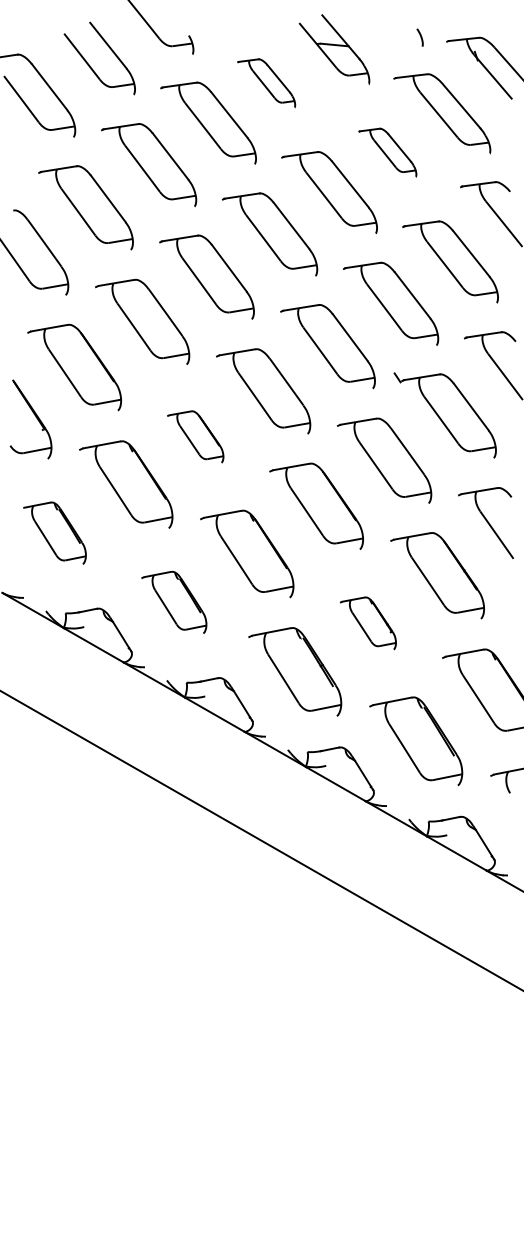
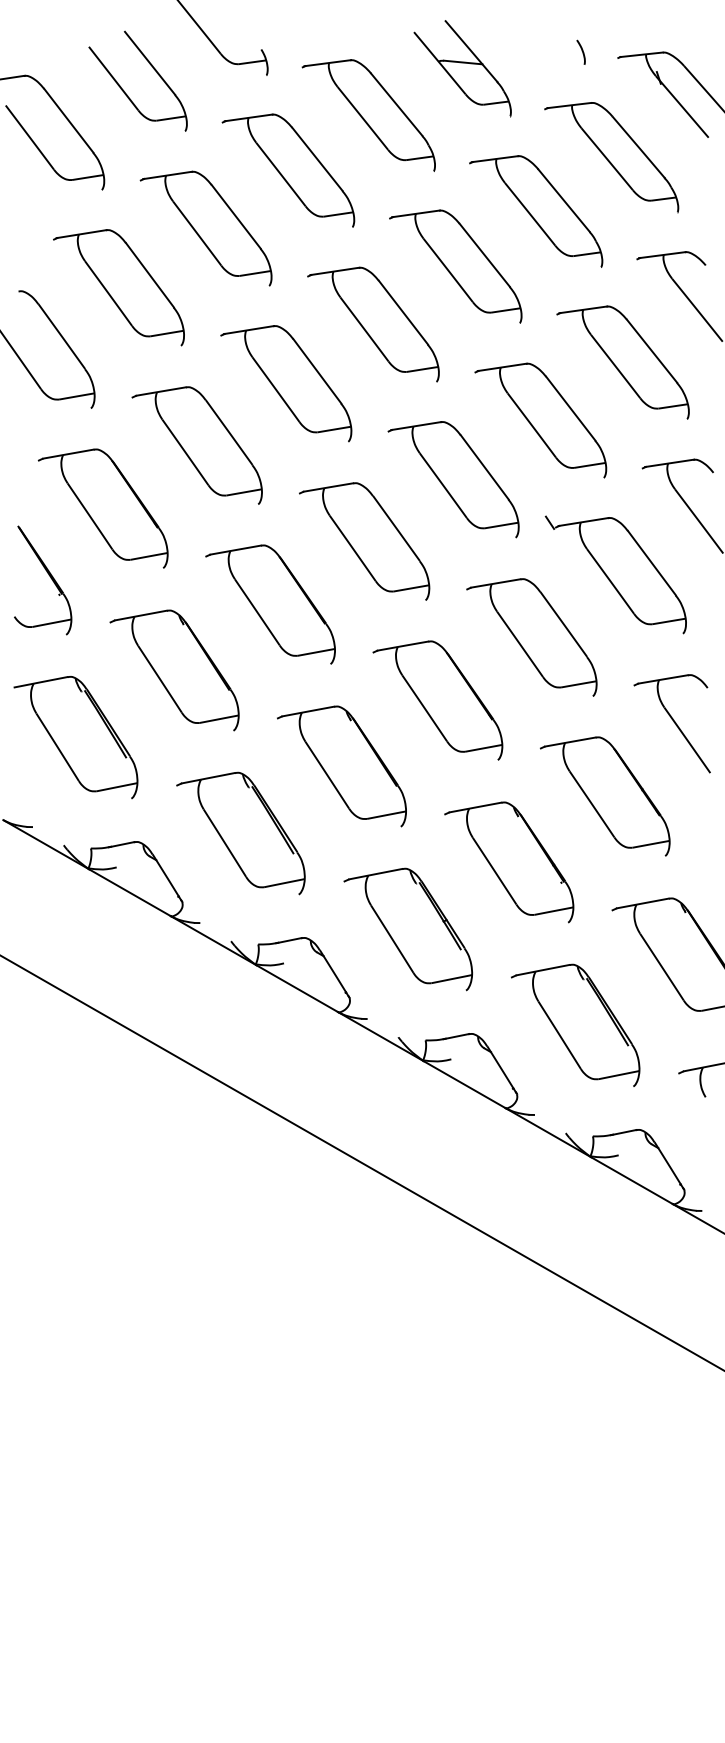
part: (266, 83) -> (368, 115), size x1.67
part: (387, 152) -> (536, 211), size x1.67
part: (195, 436) -> (270, 604), size x1.67
part: (54, 533) -> (75, 737), size x1.43
part: (173, 602) -> (240, 833), size x1.43
part: (368, 623) -> (509, 862), size x1.67

